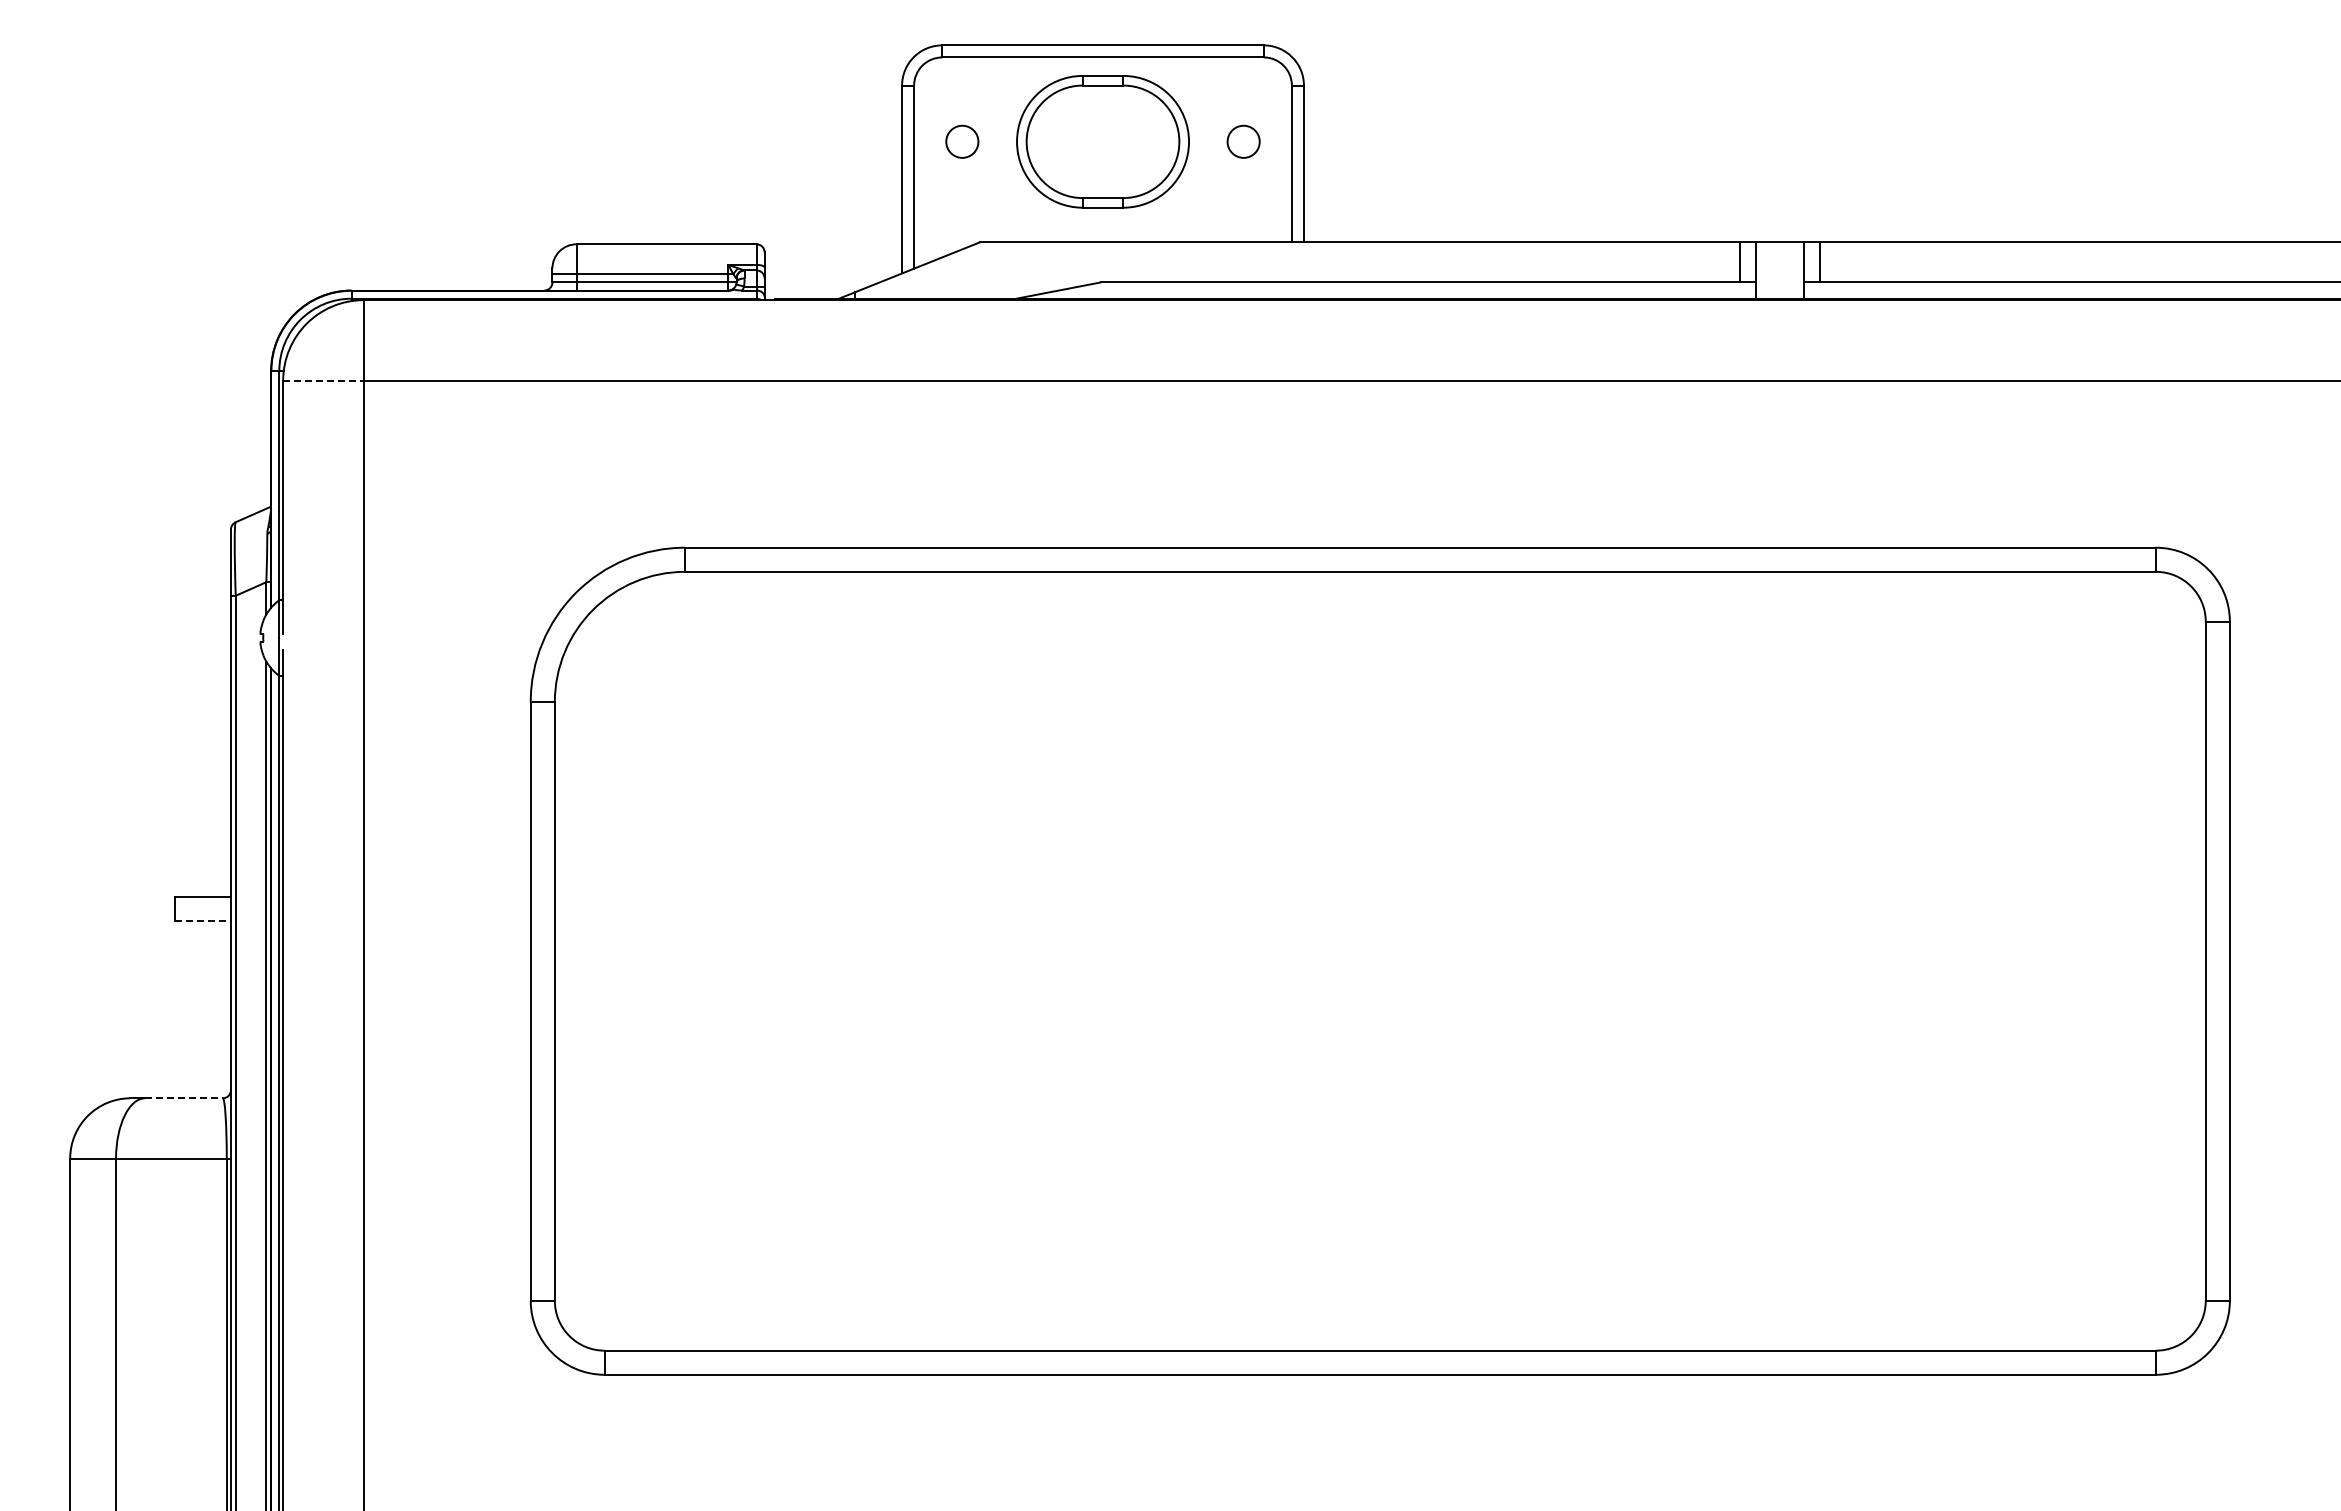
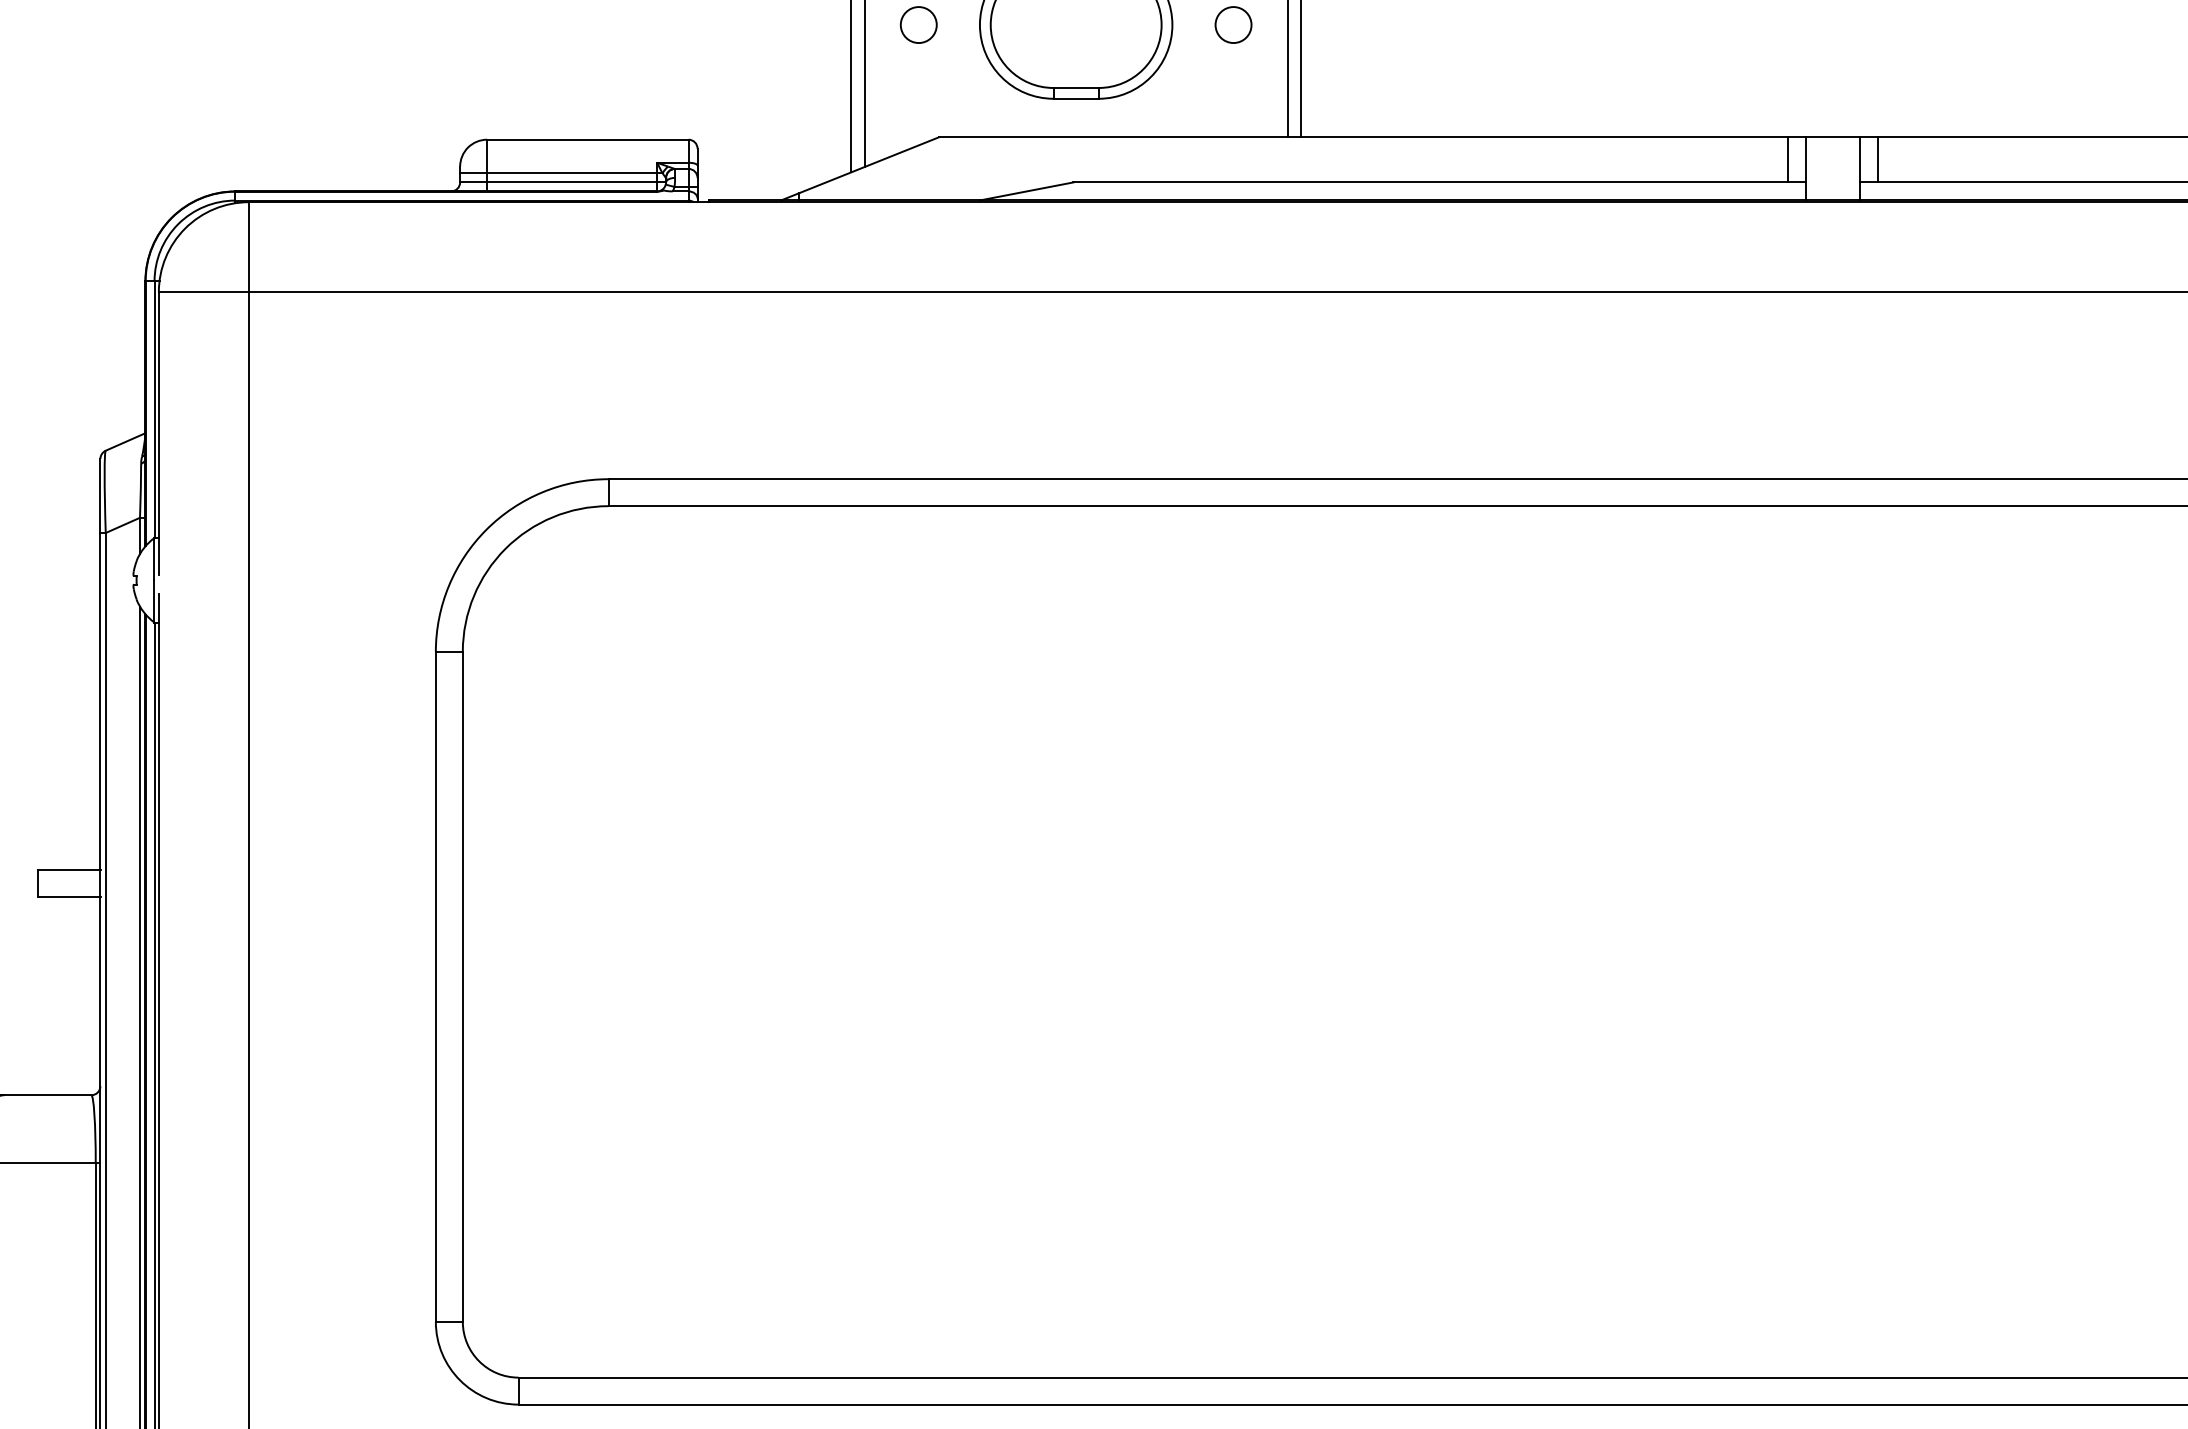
line: (323, 380) -> (203, 292), dashed -> solid
line: (203, 921) -> (69, 897), dashed -> solid
line: (184, 1098) -> (48, 1095), dashed -> solid

